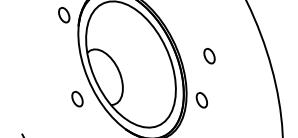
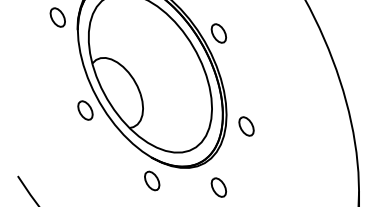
part: (209, 56) -> (218, 33), moved
part: (77, 99) -> (85, 110), moved
part: (201, 100) -> (246, 126), moved

